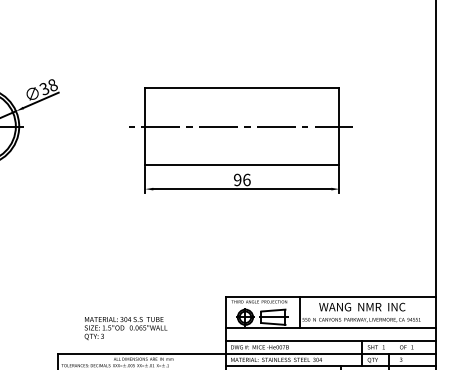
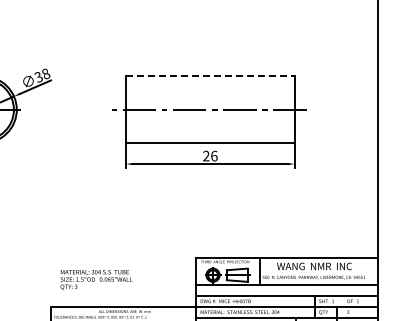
line: (242, 88) -> (210, 76), solid -> dashed
text: (237, 180) -> (206, 156), 96 -> 26
text: (126, 327) -> (96, 279), moved

